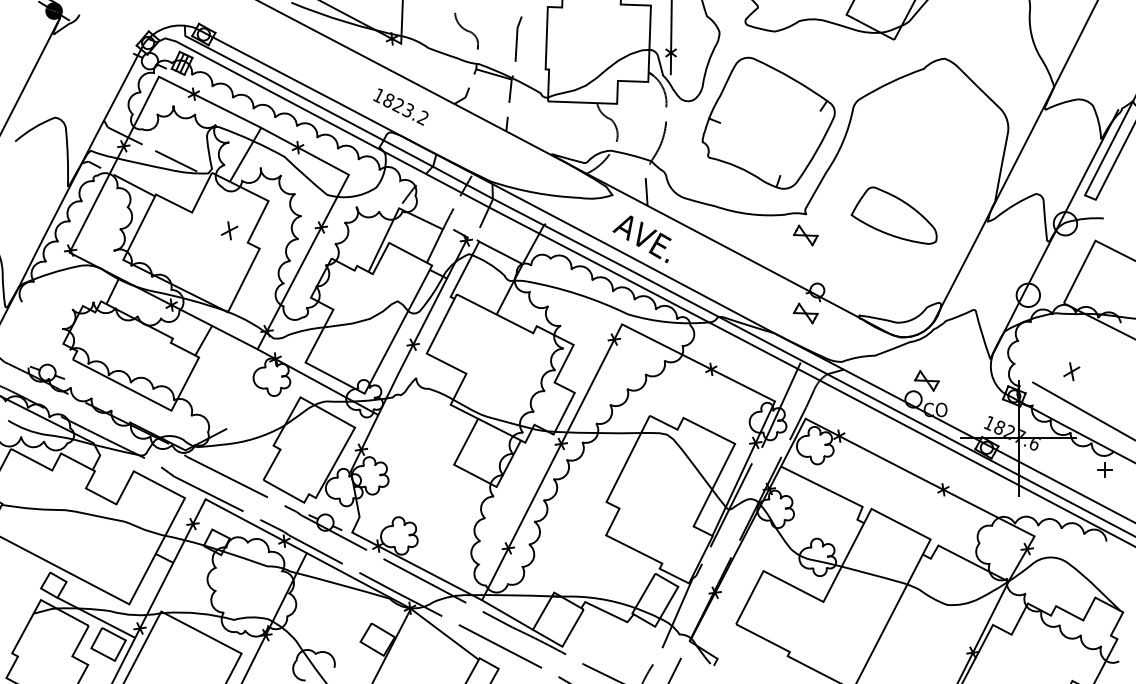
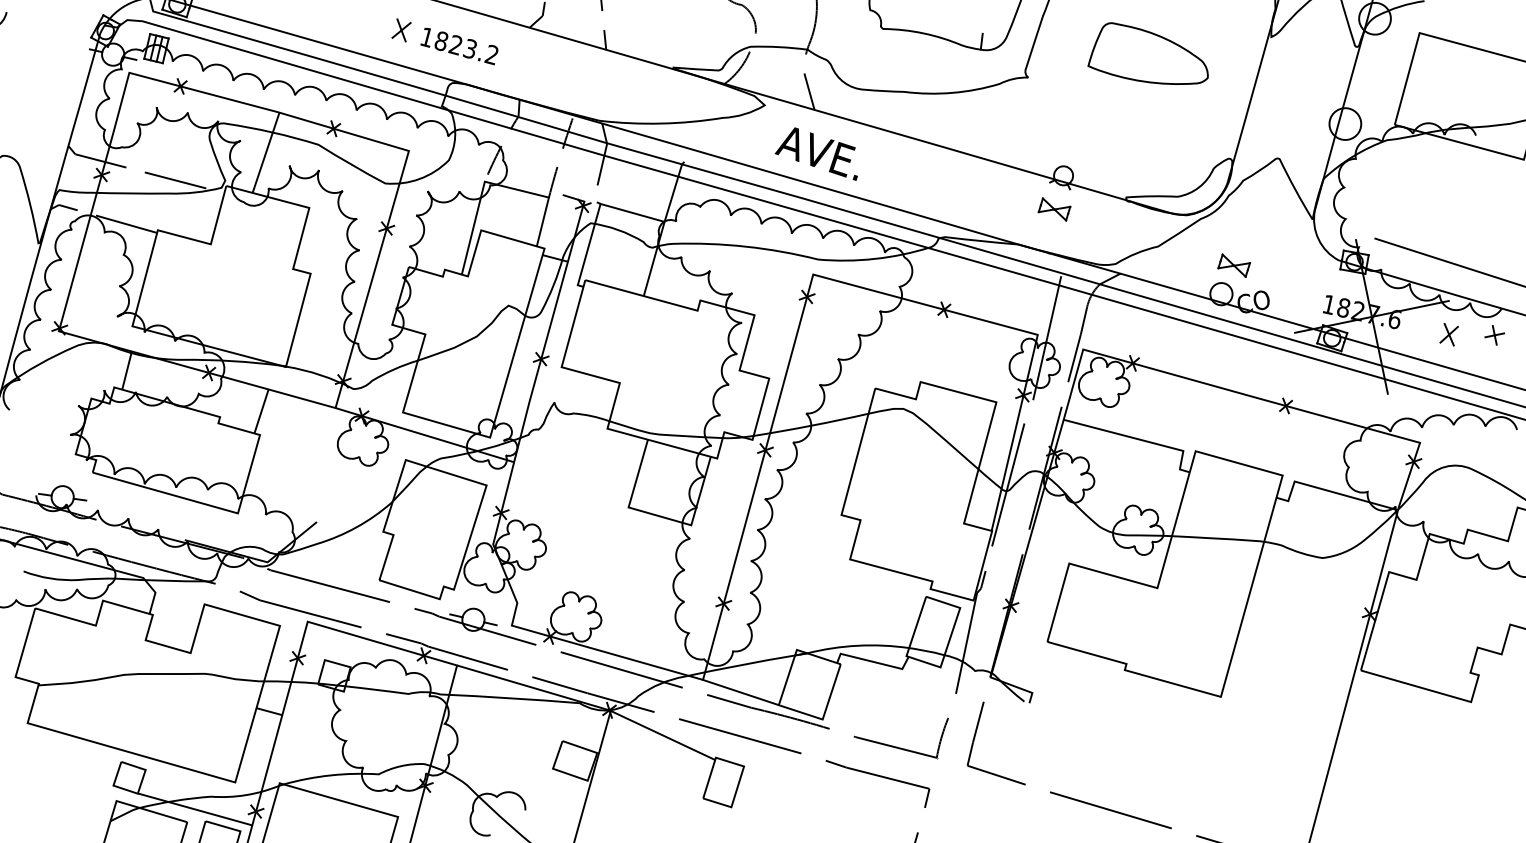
part: (229, 230) -> (401, 30), moved
part: (805, 235) -> (1032, 105), removed
part: (1071, 371) -> (1448, 334), moved

